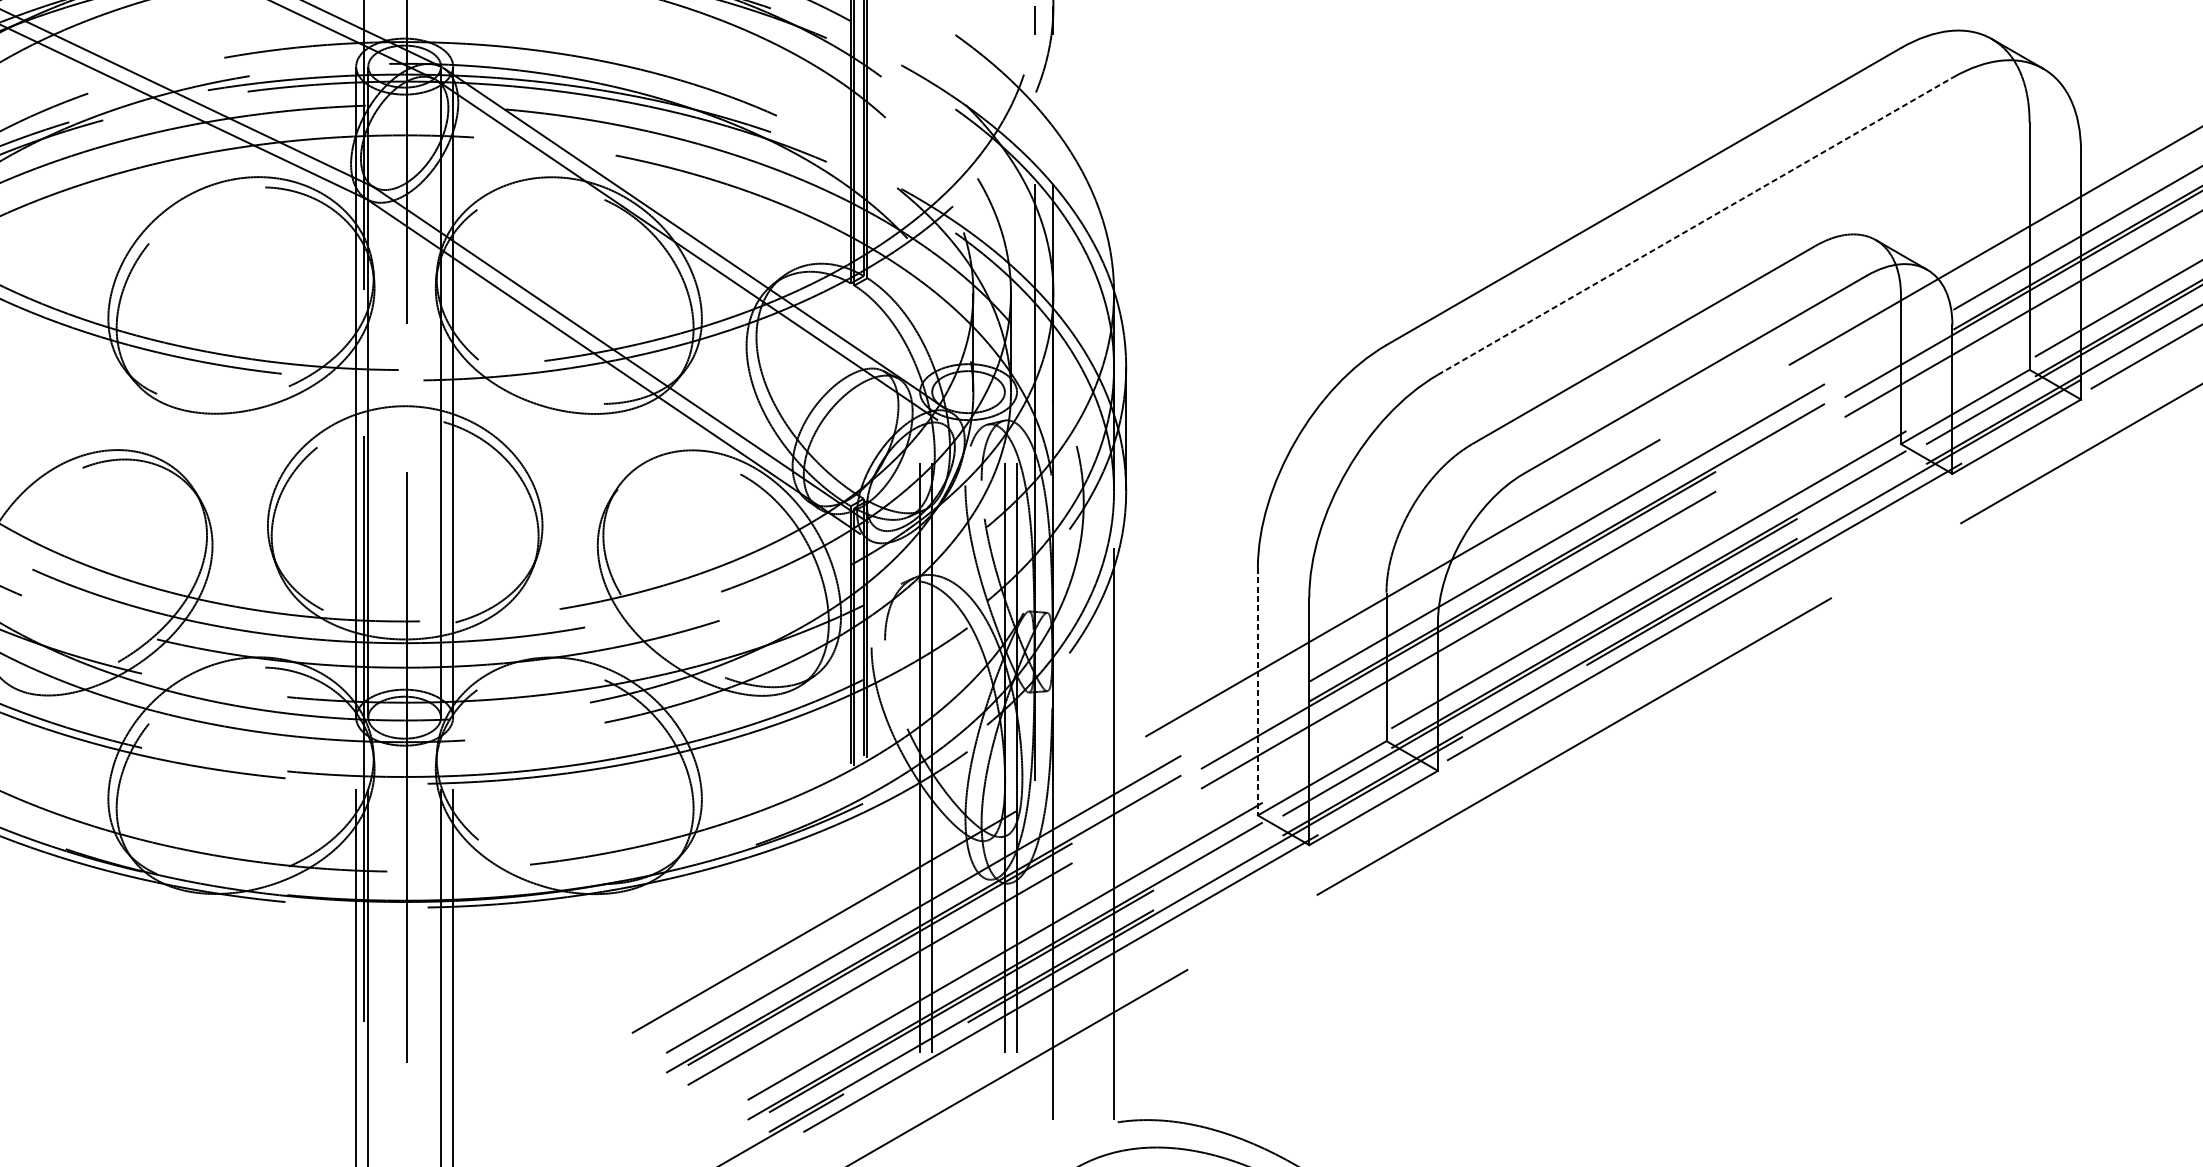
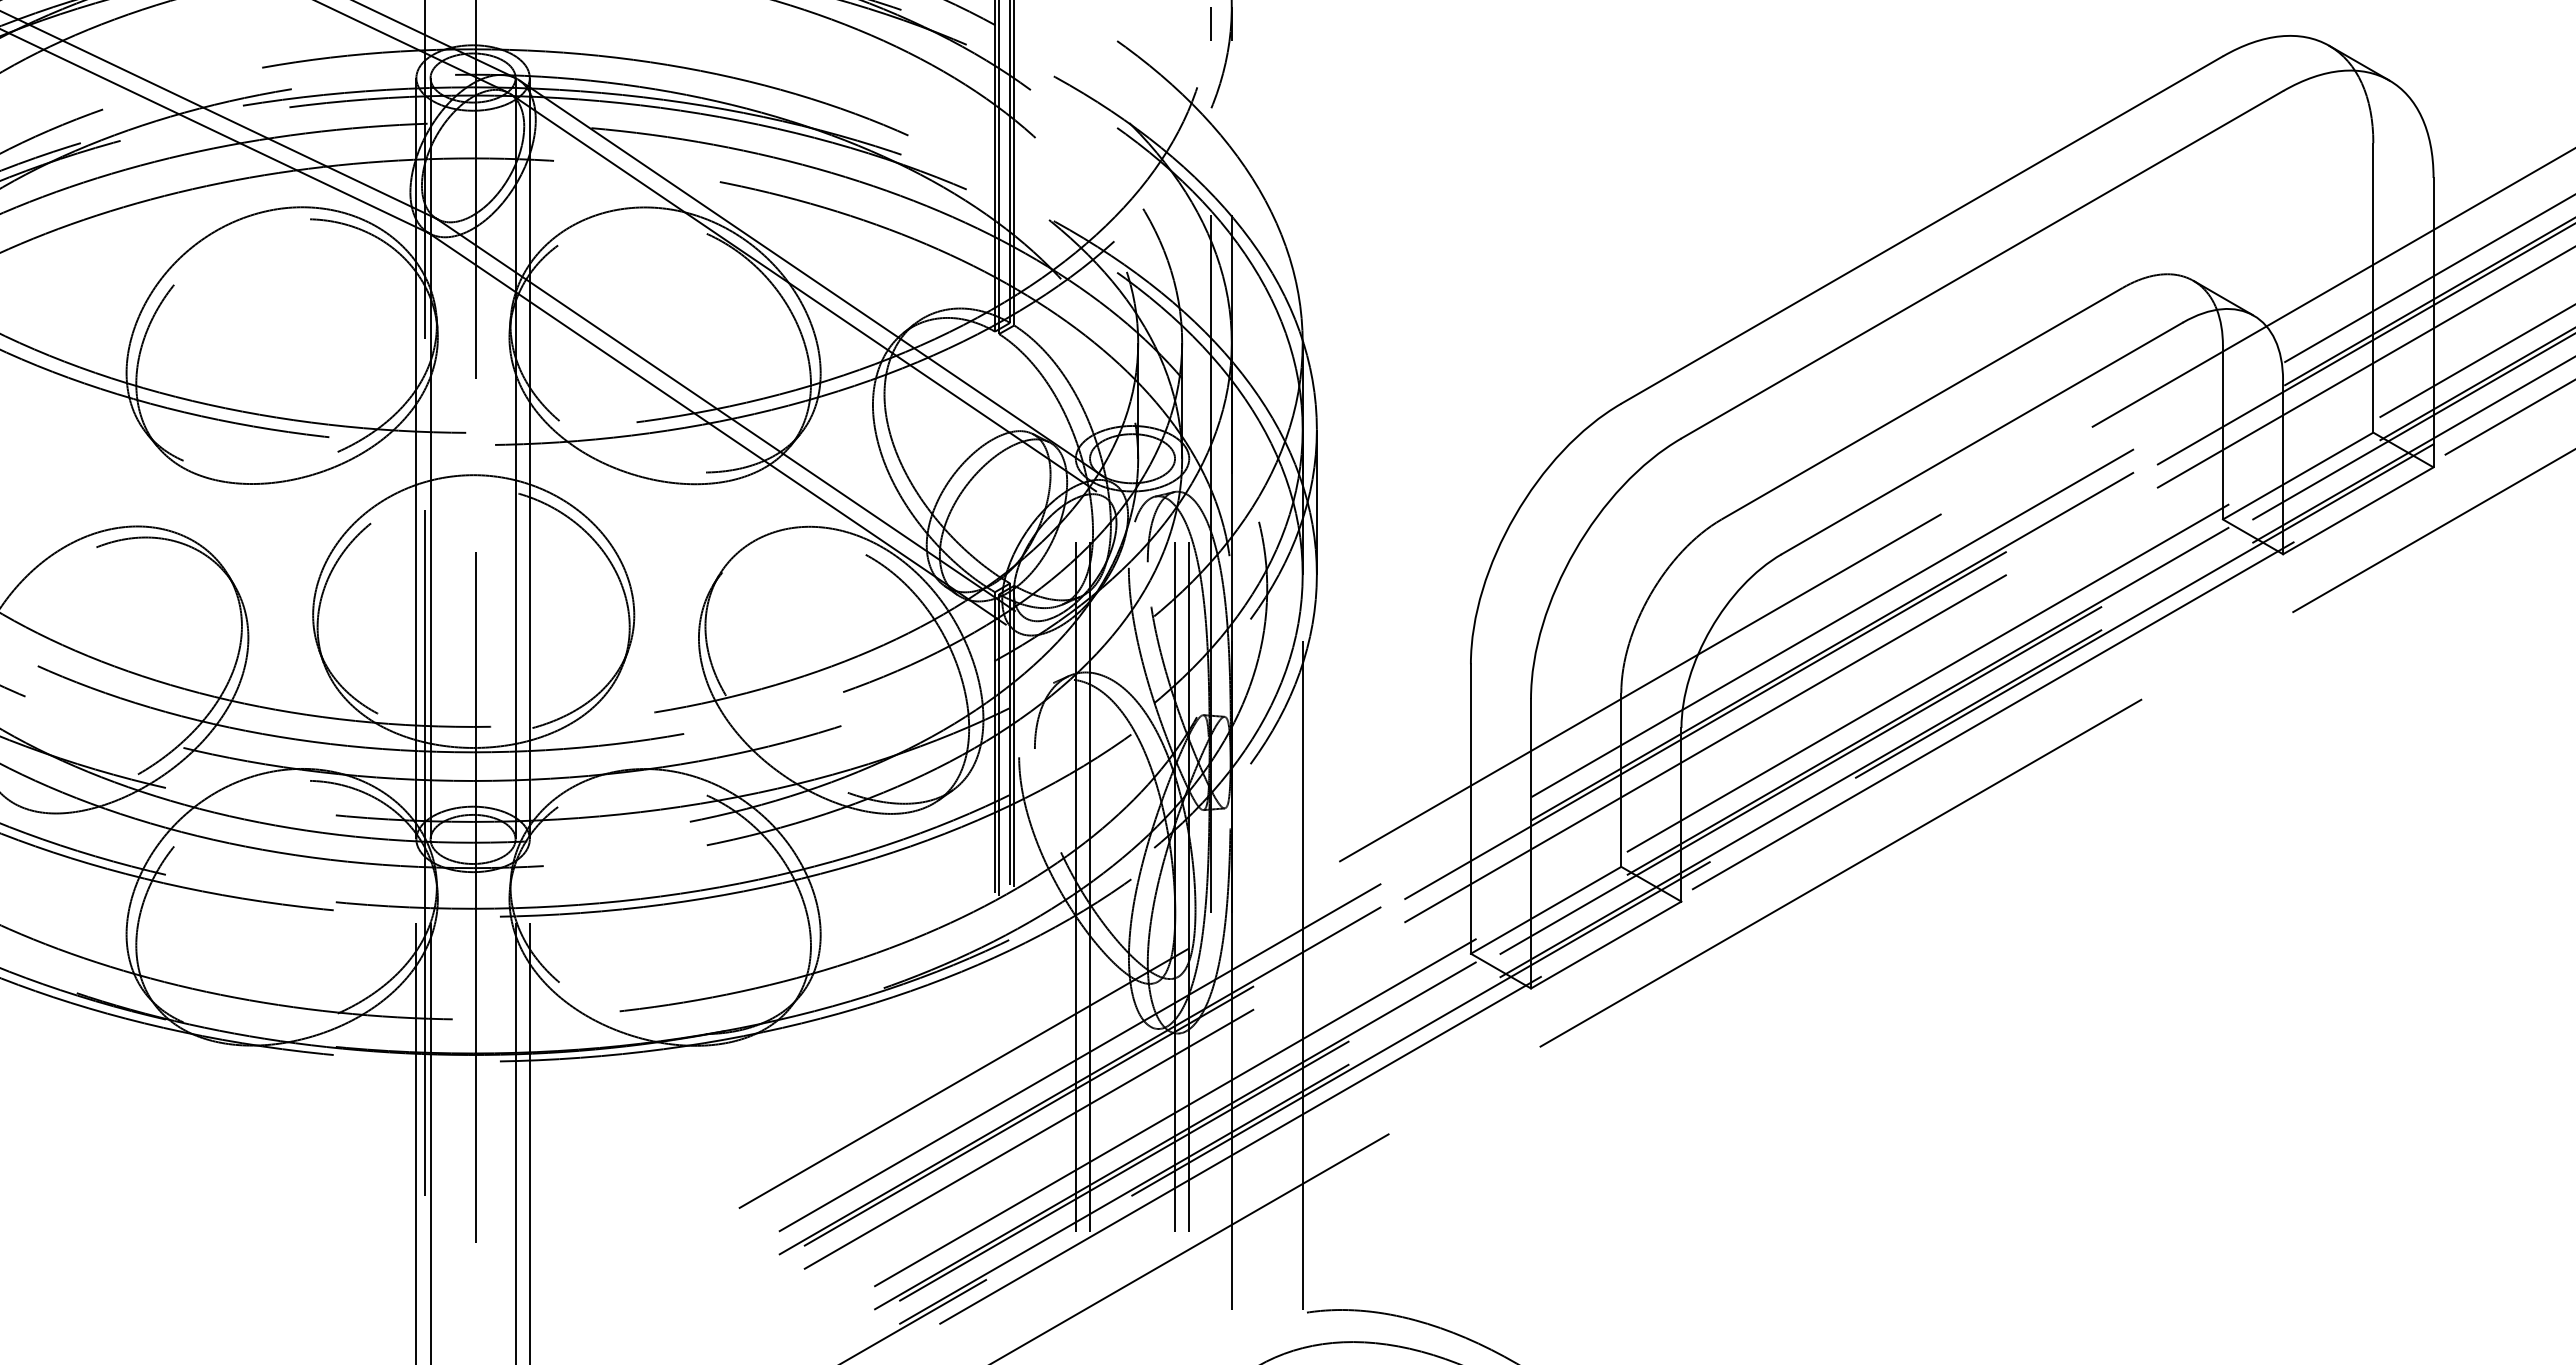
line: (1695, 226) -> (1982, 264), dashed -> solid
line: (1257, 691) -> (1470, 808), dashed -> solid

